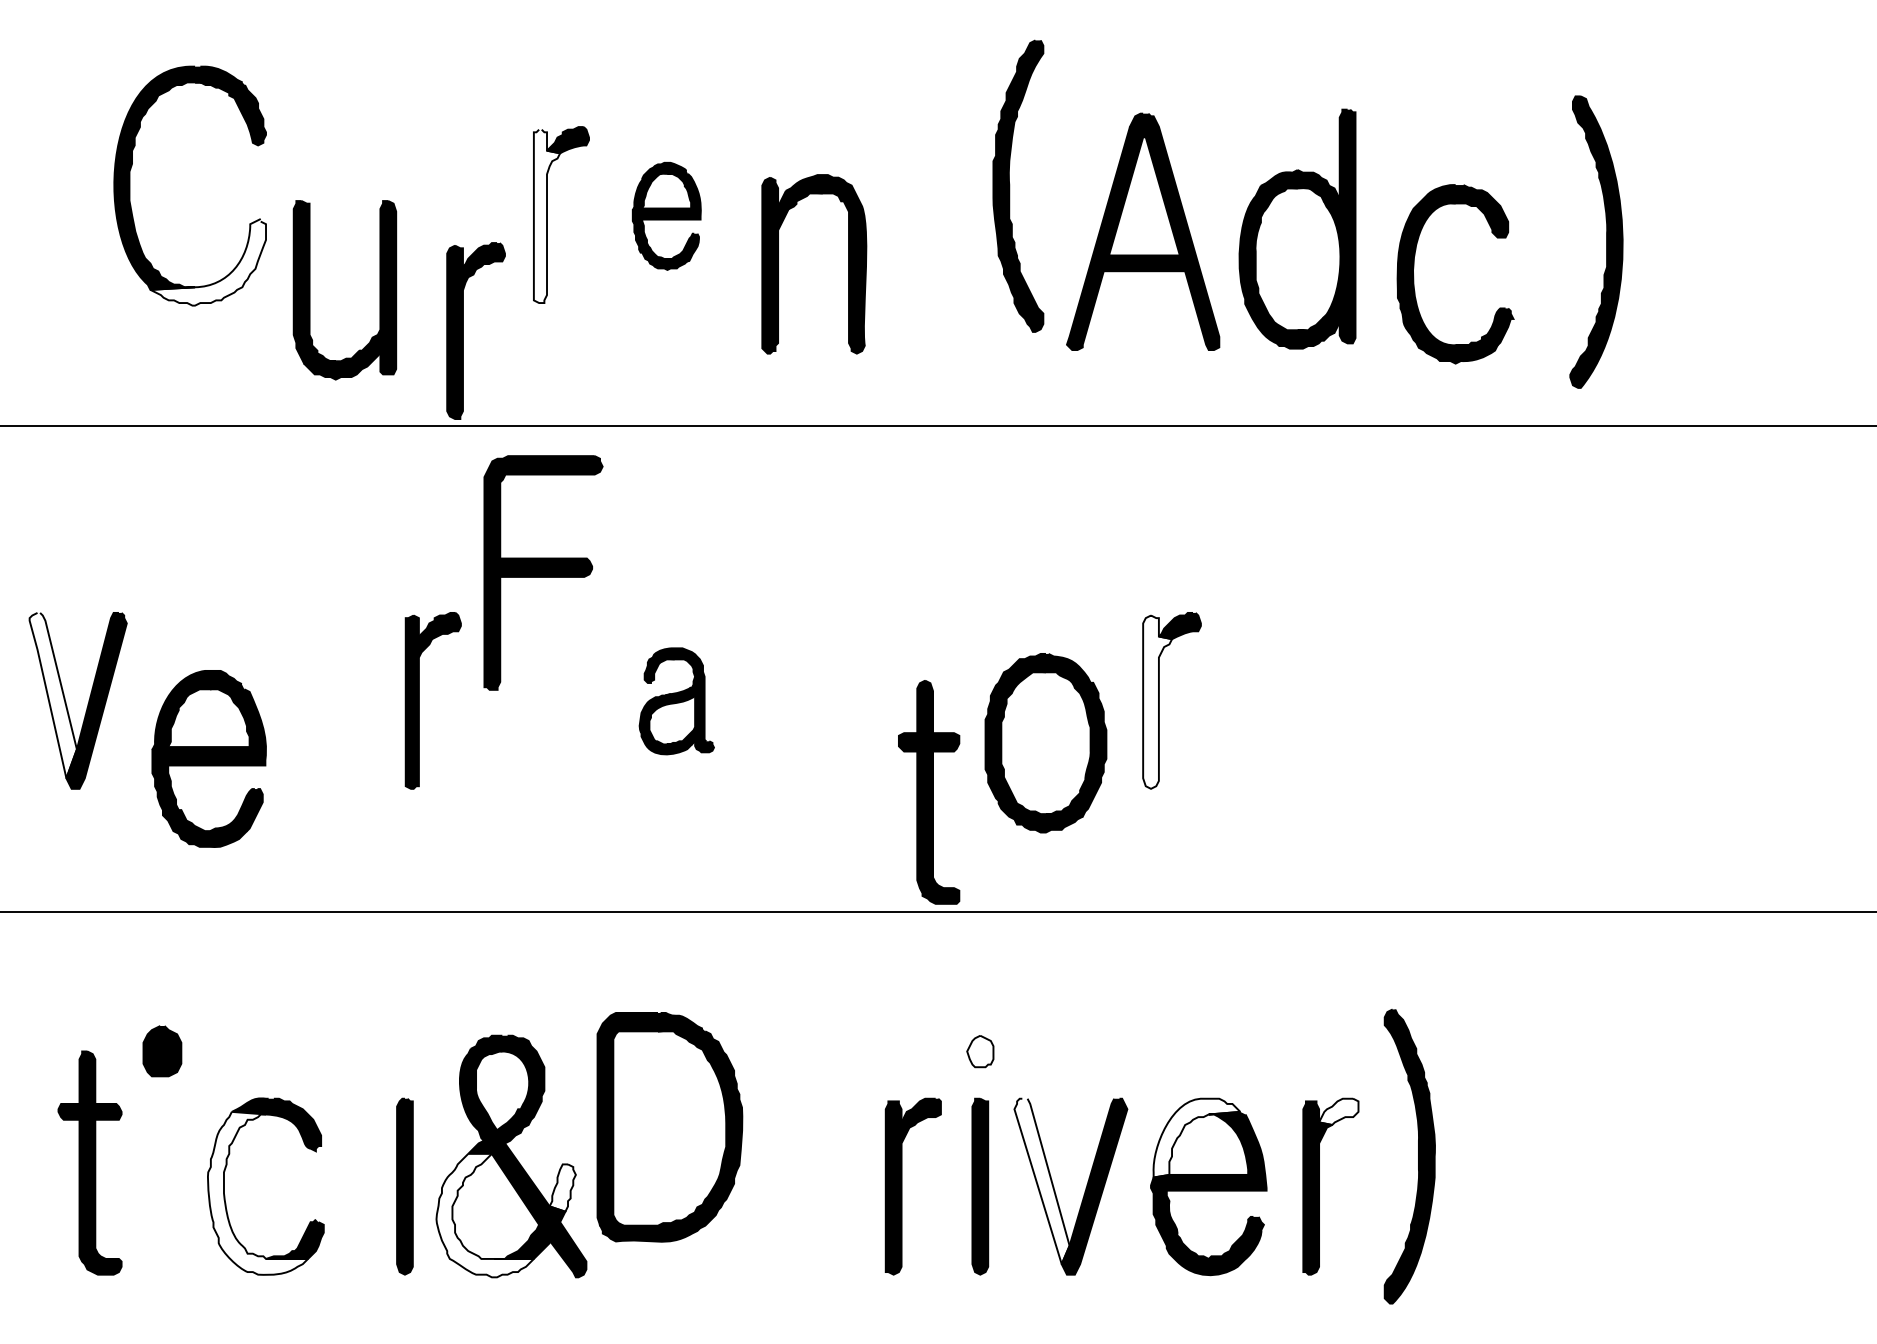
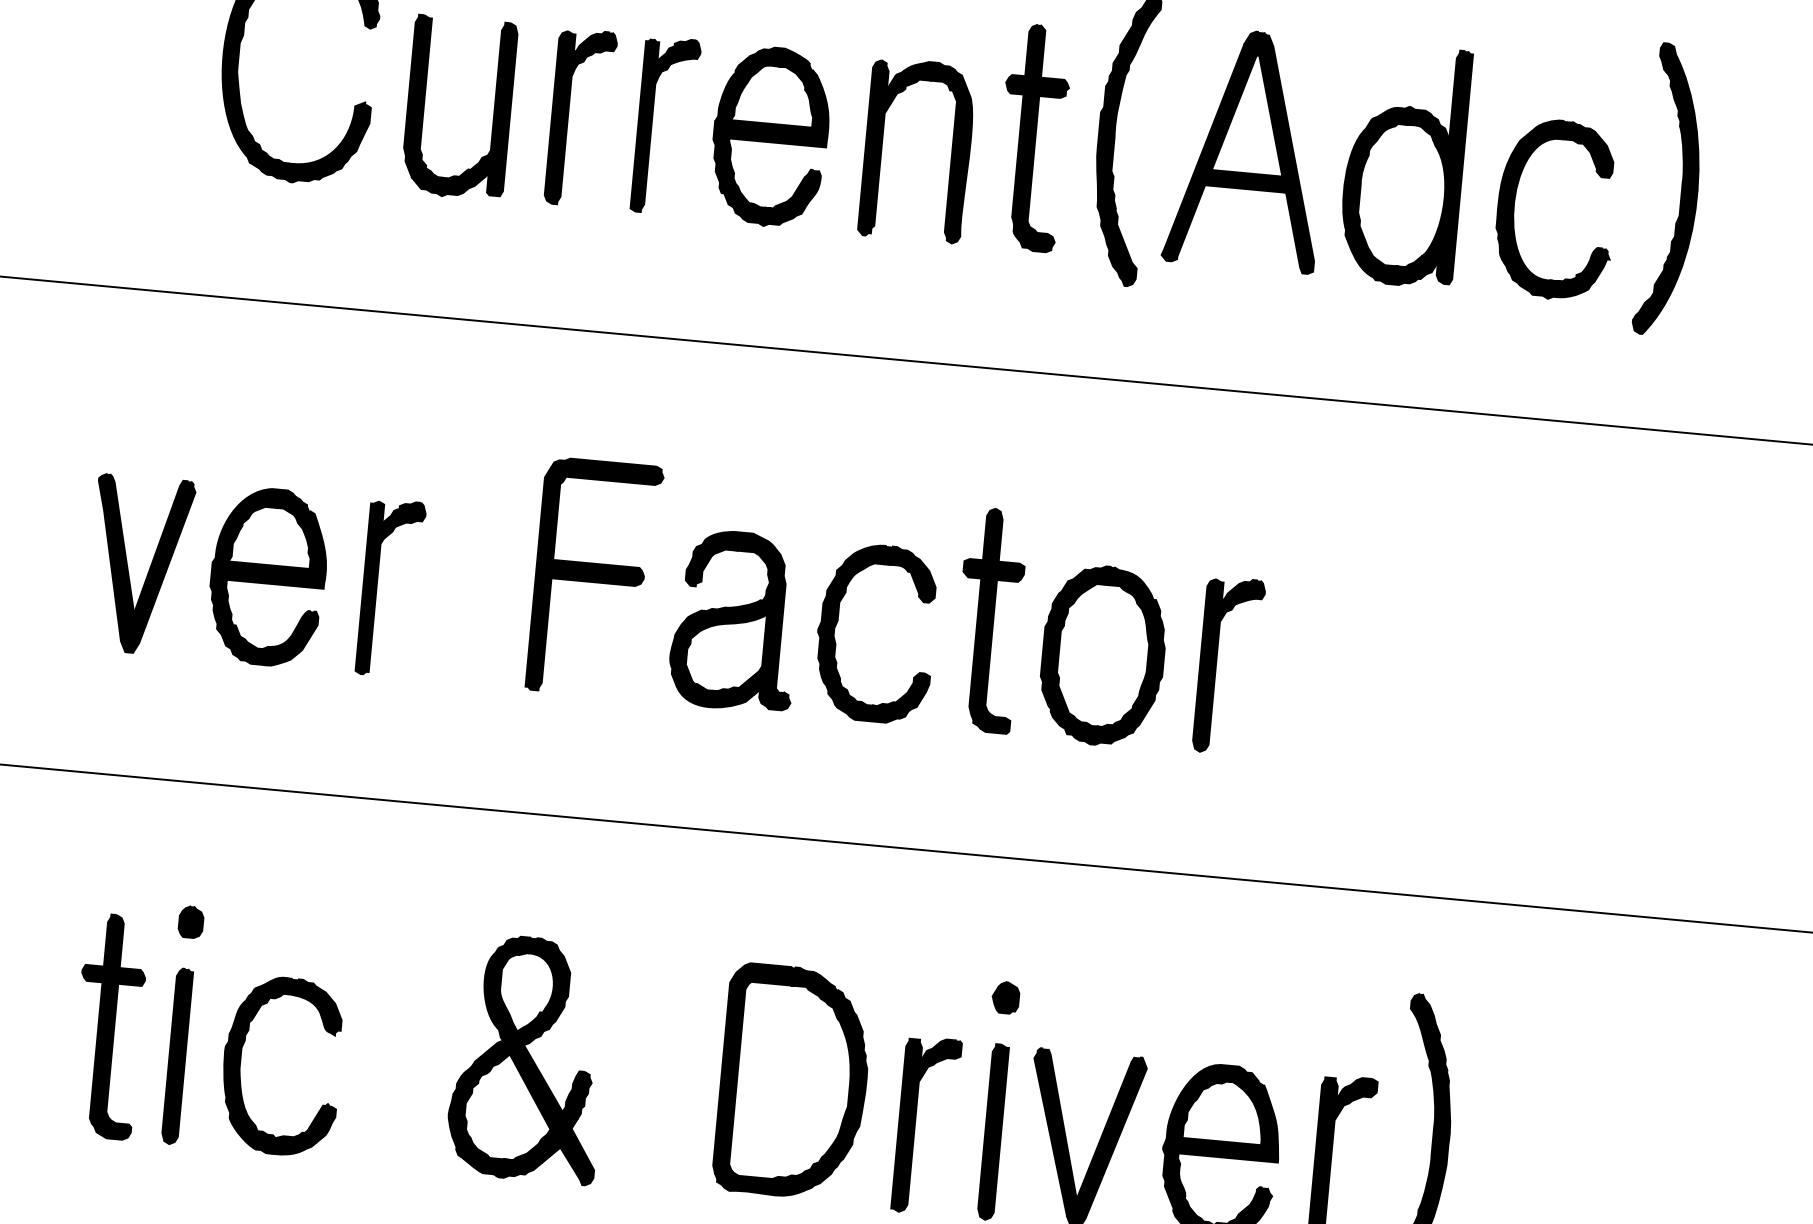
part: (927, 192) -> (1032, 137), added
fill: (546, 216) -> (650, 126), added
part: (666, 216) -> (770, 137), size x1.67
part: (1297, 228) -> (1404, 164), moved
part: (1143, 231) -> (1248, 149), moved
part: (1606, 241) -> (1681, 190), moved
fill: (208, 262) -> (310, 140), added
part: (848, 264) -> (951, 153), moved
part: (1414, 276) -> (1515, 208), moved
part: (310, 290) -> (424, 105), moved
part: (463, 330) -> (568, 116), moved
part: (543, 572) -> (594, 577), moved
part: (778, 694) -> (837, 623), added
fill: (52, 695) -> (114, 557), added
part: (419, 700) -> (377, 586), moved
part: (676, 701) -> (735, 621), size x1.67
fill: (1157, 701) -> (1214, 665), added
part: (1045, 743) -> (1102, 656), moved
part: (208, 758) -> (267, 576), moved
part: (929, 792) -> (989, 620), moved
part: (161, 1051) -> (190, 921), size x0.62
fill: (980, 1051) -> (1005, 997), added
fill: (1338, 1111) -> (1356, 1090), added
part: (669, 1127) -> (793, 1082), moved
fill: (1196, 1137) -> (1213, 1103), added
fill: (1041, 1181) -> (1054, 1132), added
part: (404, 1186) -> (176, 1056), moved
fill: (562, 1187) -> (577, 1094), added
fill: (258, 1192) -> (273, 1071), added
fill: (484, 1215) -> (496, 1115), added

